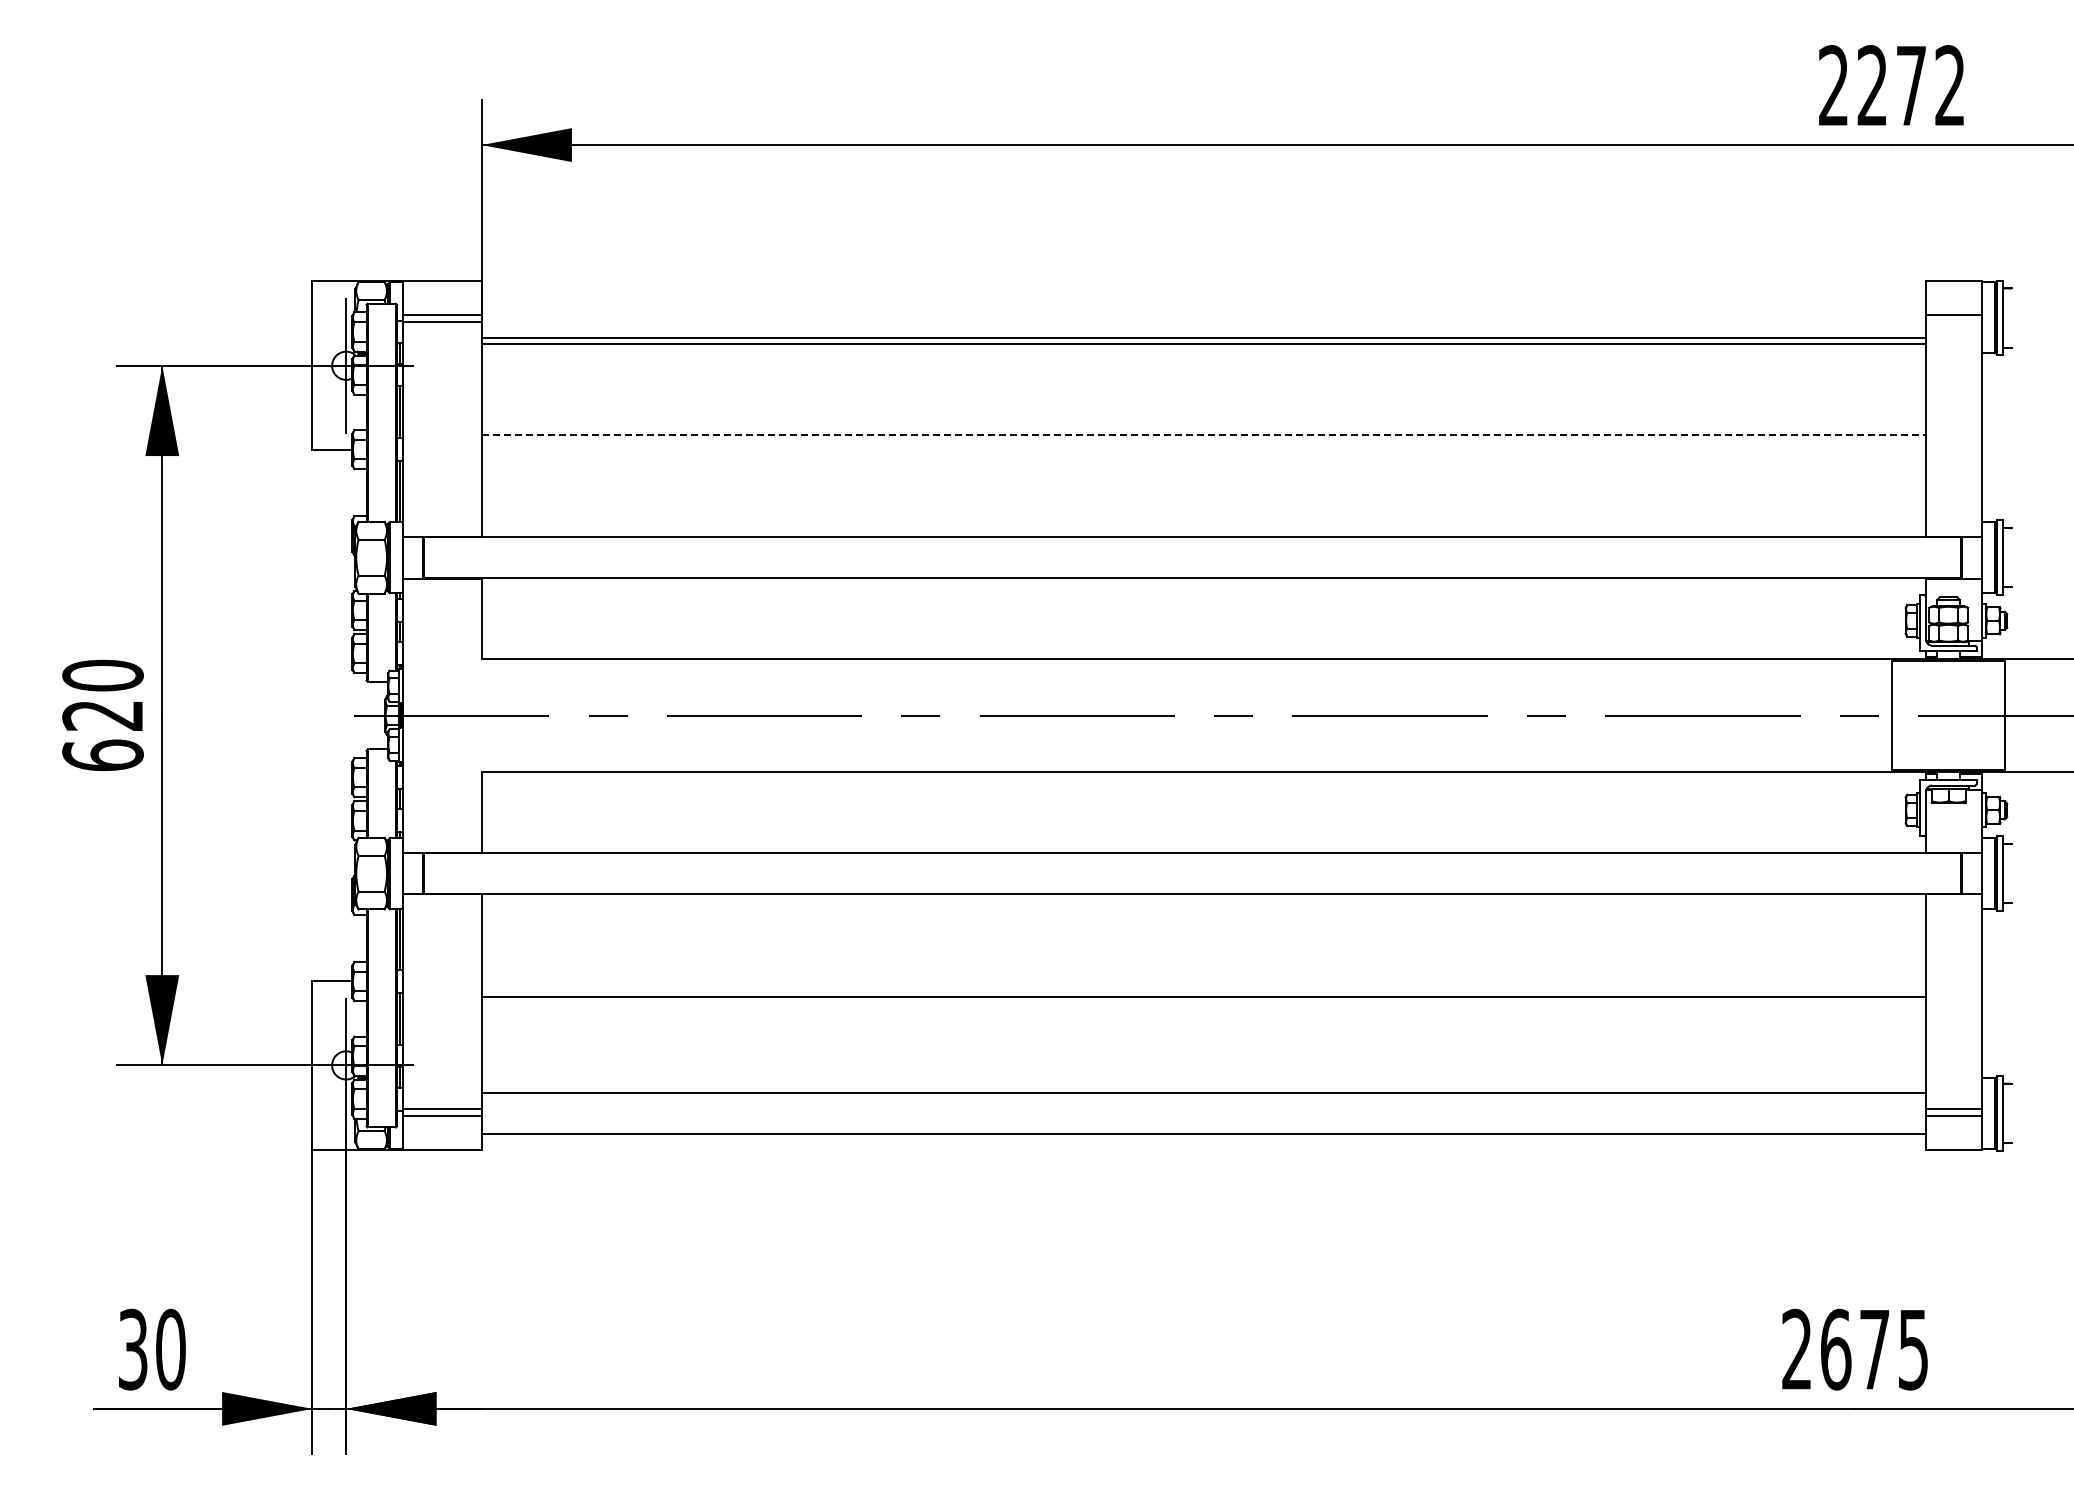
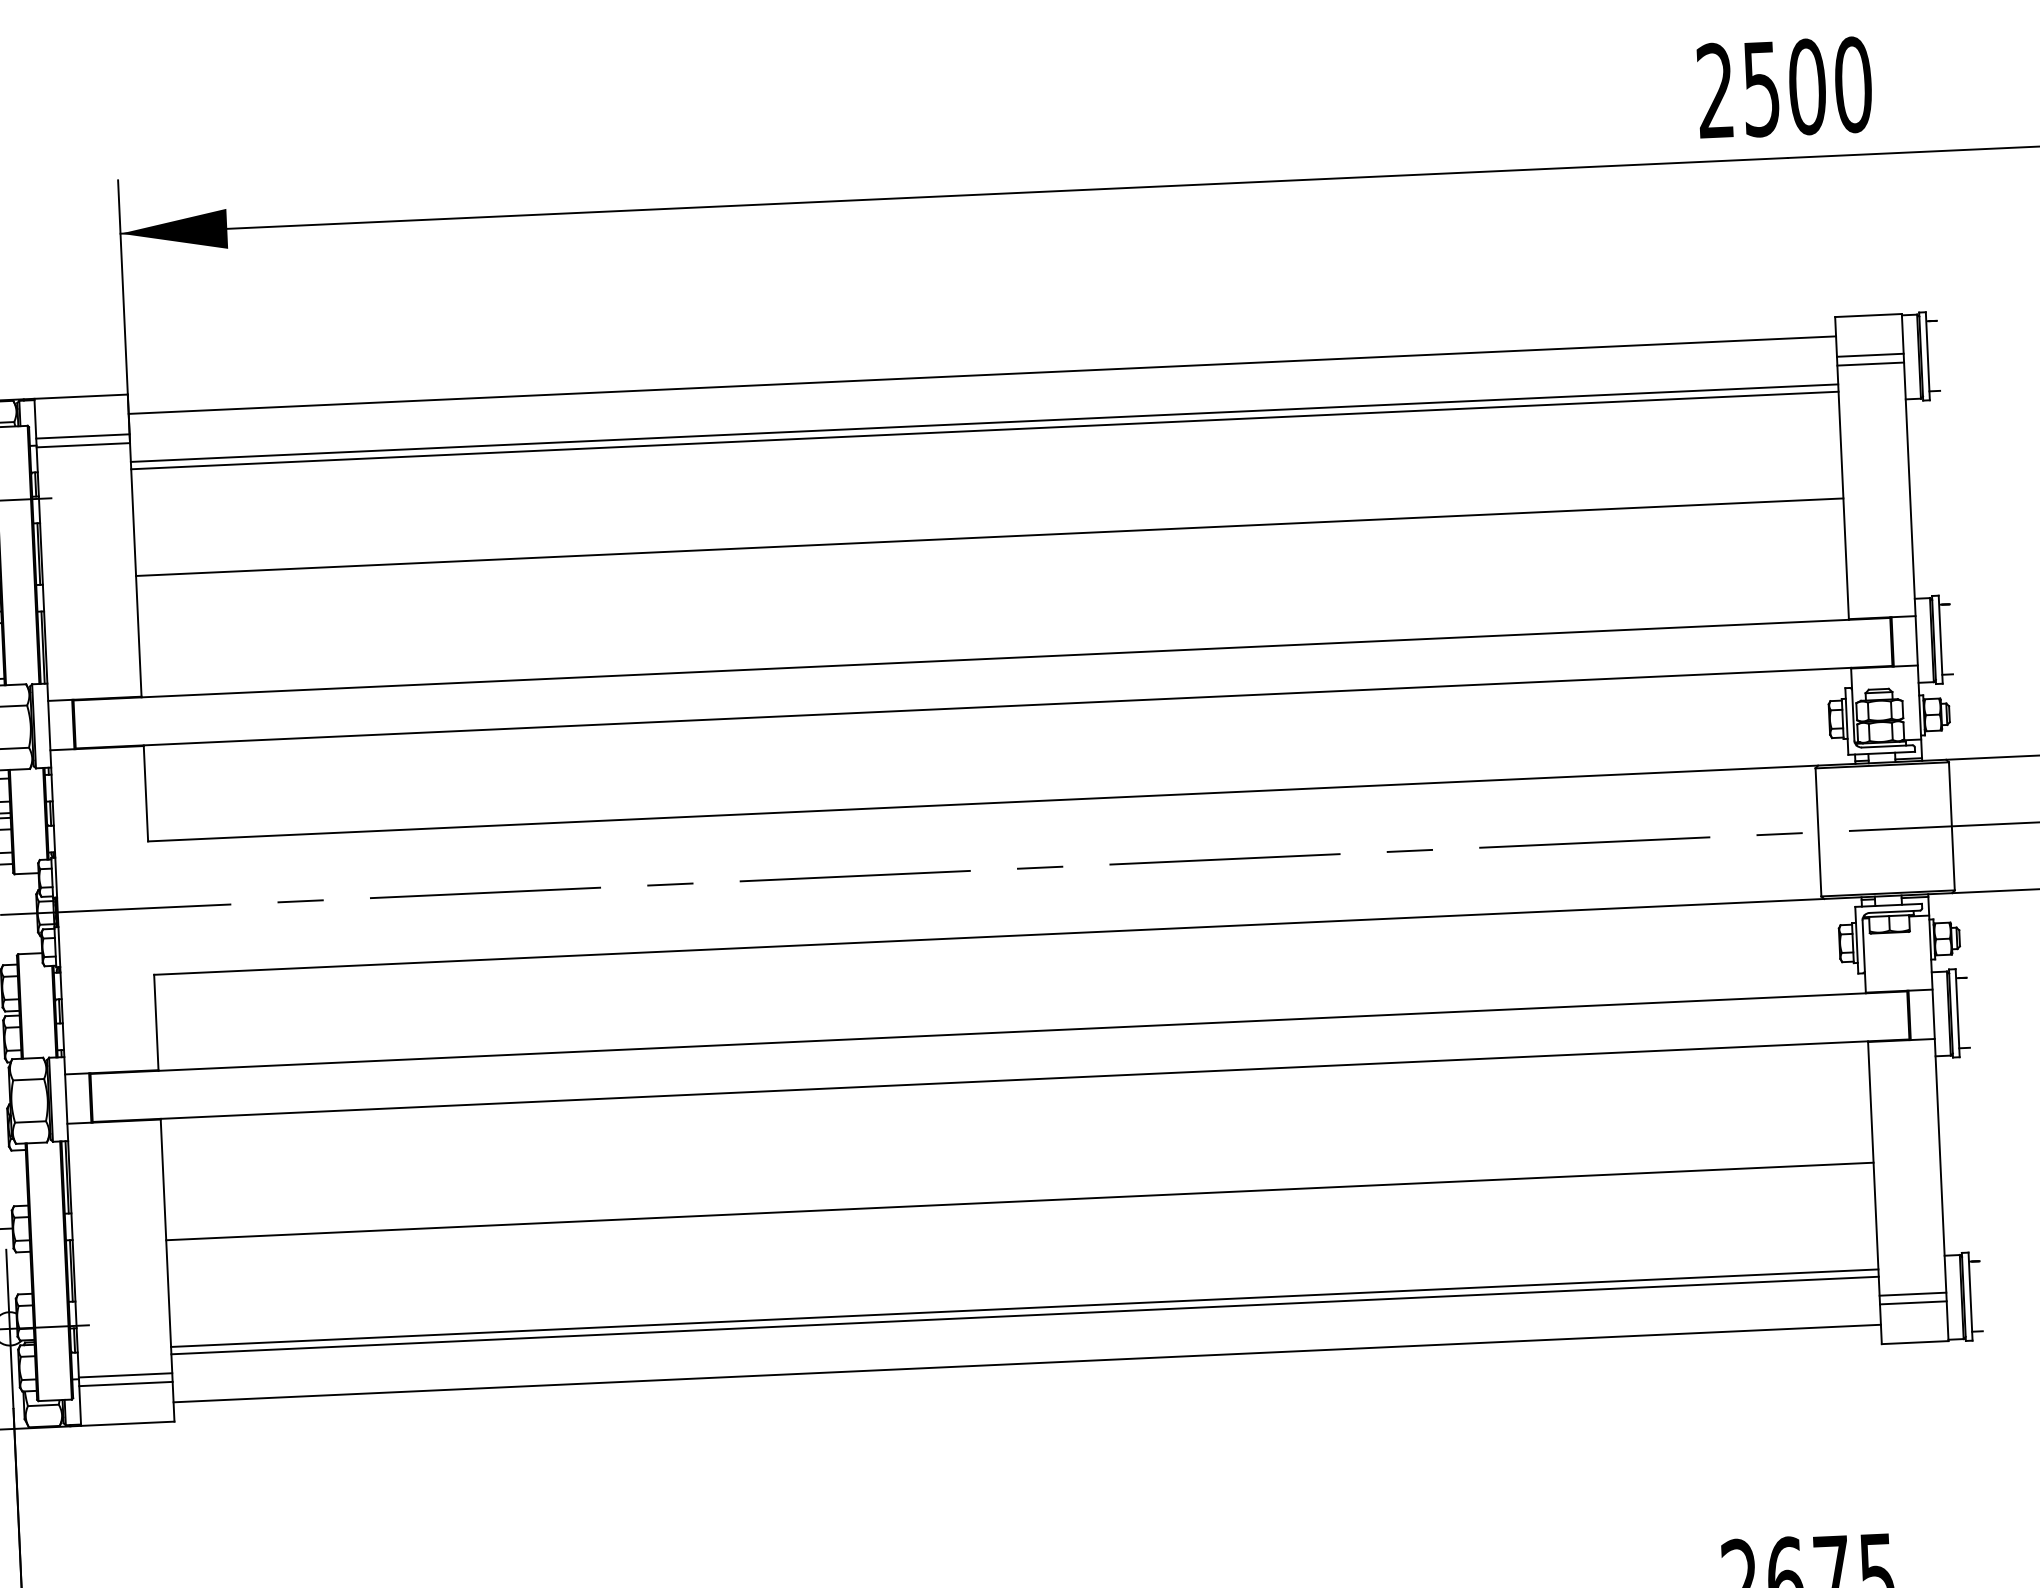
text: (1911, 85) -> (1807, 86), 2272 -> 2500
line: (1203, 297) -> (982, 375), added
line: (1953, 322) -> (1869, 364), added
line: (1204, 434) -> (990, 537), dashed -> solid
line: (1203, 1086) -> (1024, 1307), added

